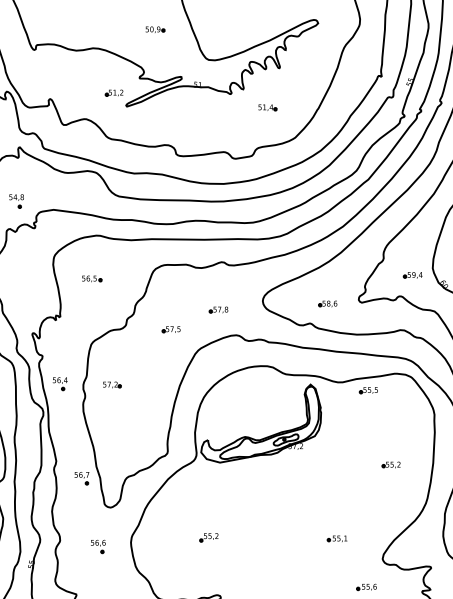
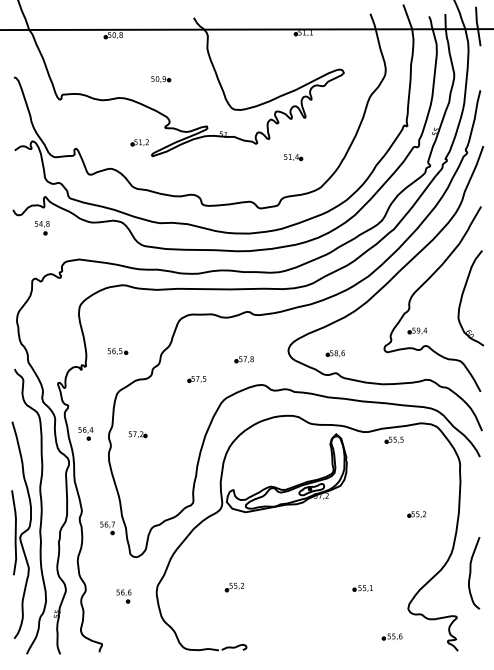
part: (155, 29) -> (161, 79), moved
part: (16, 201) -> (42, 228), moved
part: (412, 274) -> (417, 330), moved
part: (91, 278) -> (117, 351), moved
part: (326, 303) -> (334, 353), moved

